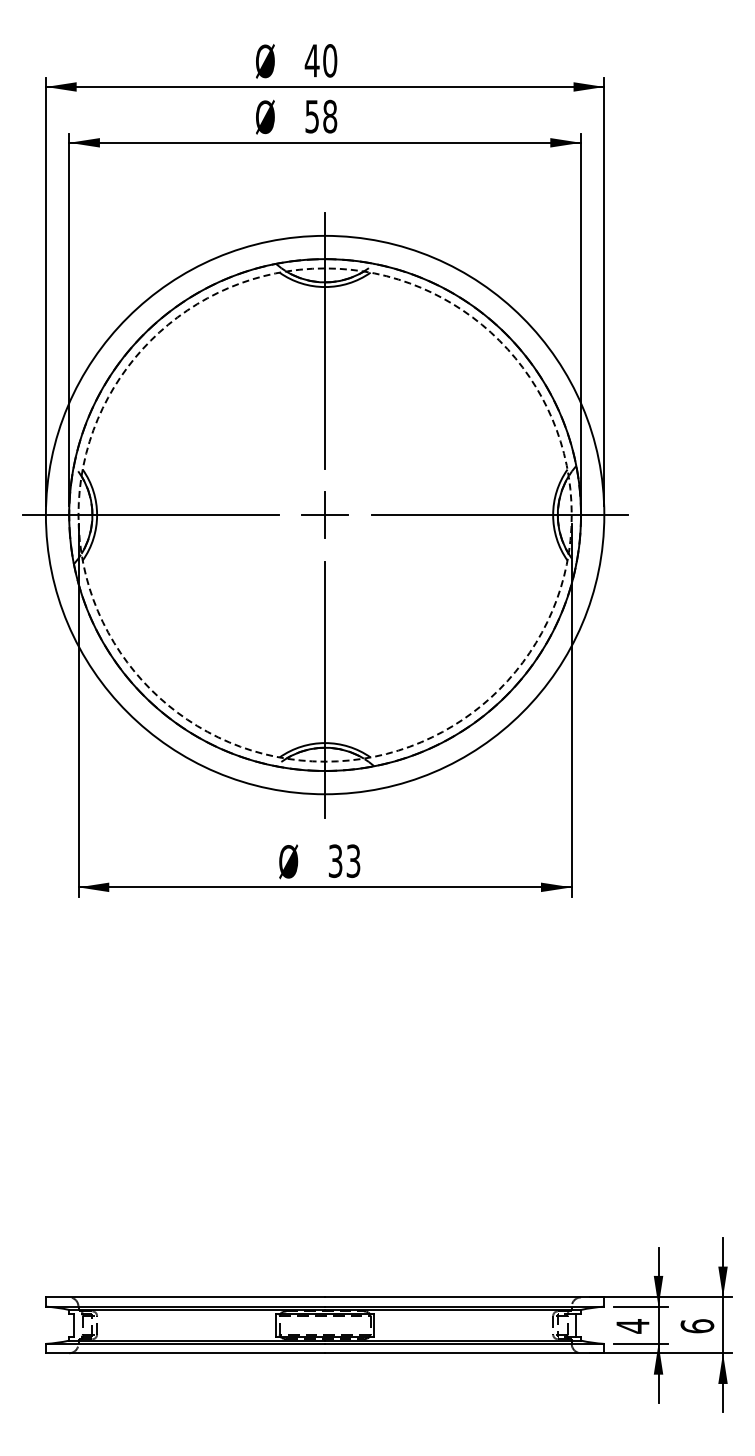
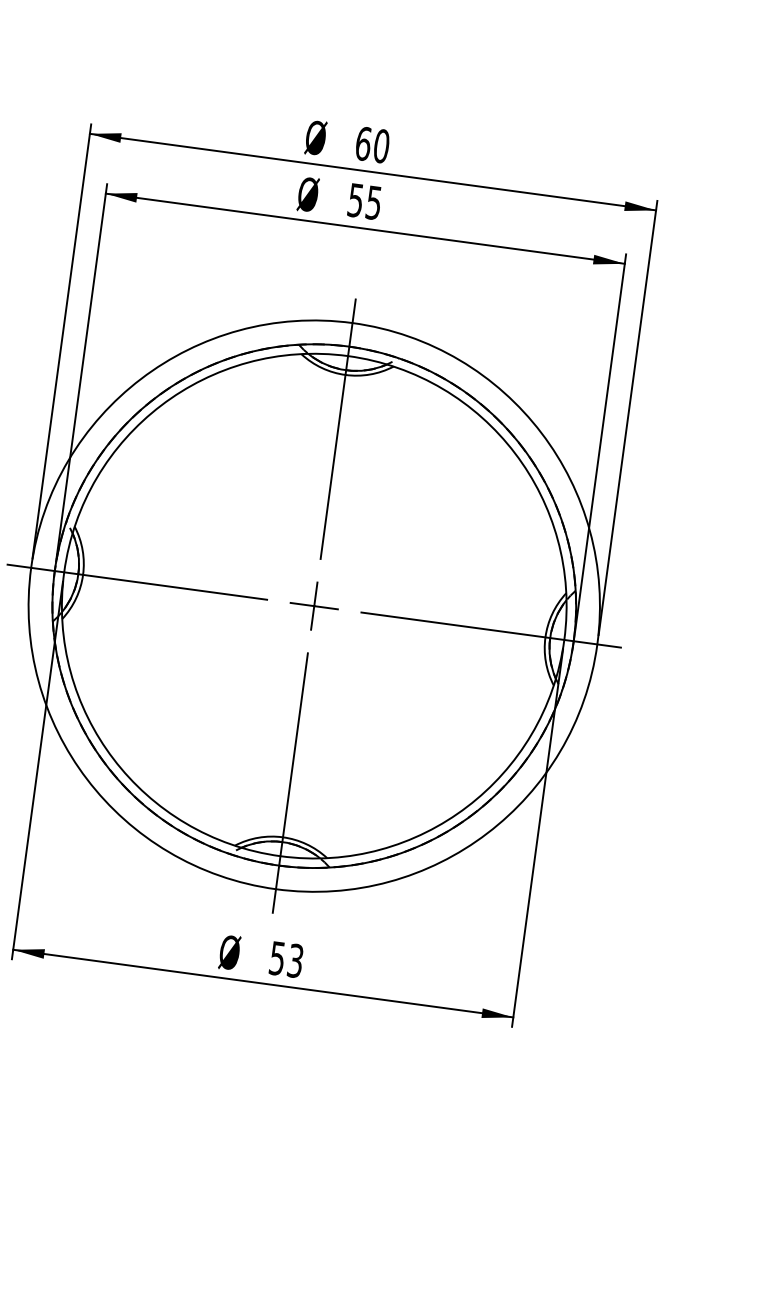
text: (311, 60) -> (362, 143), 40 -> 60
text: (330, 116) -> (374, 202), 58 -> 55
circle: (324, 514) -> (313, 605), dashed -> solid
text: (335, 860) -> (277, 957), 33 -> 53

